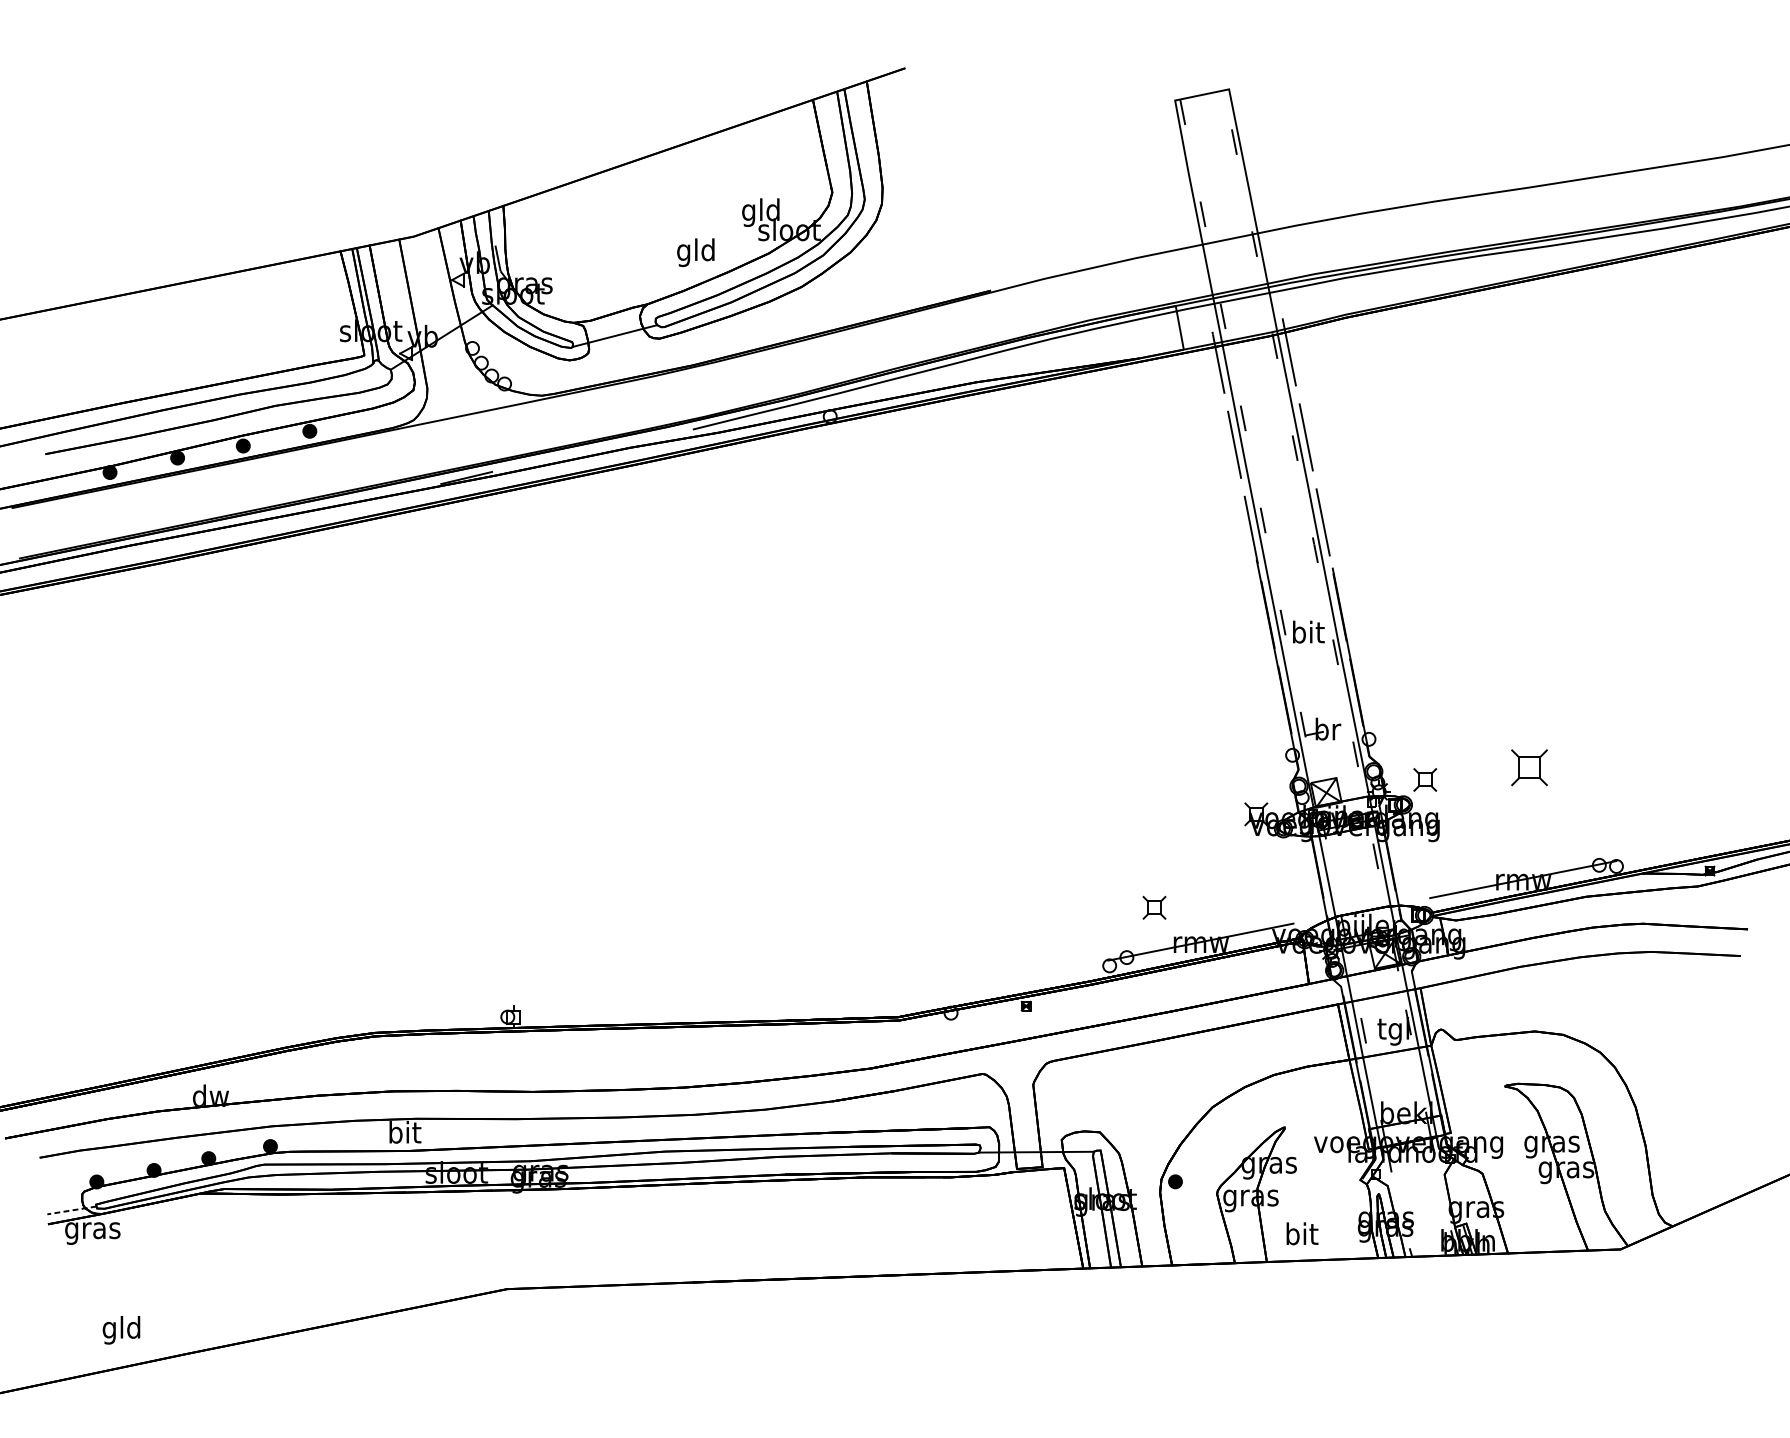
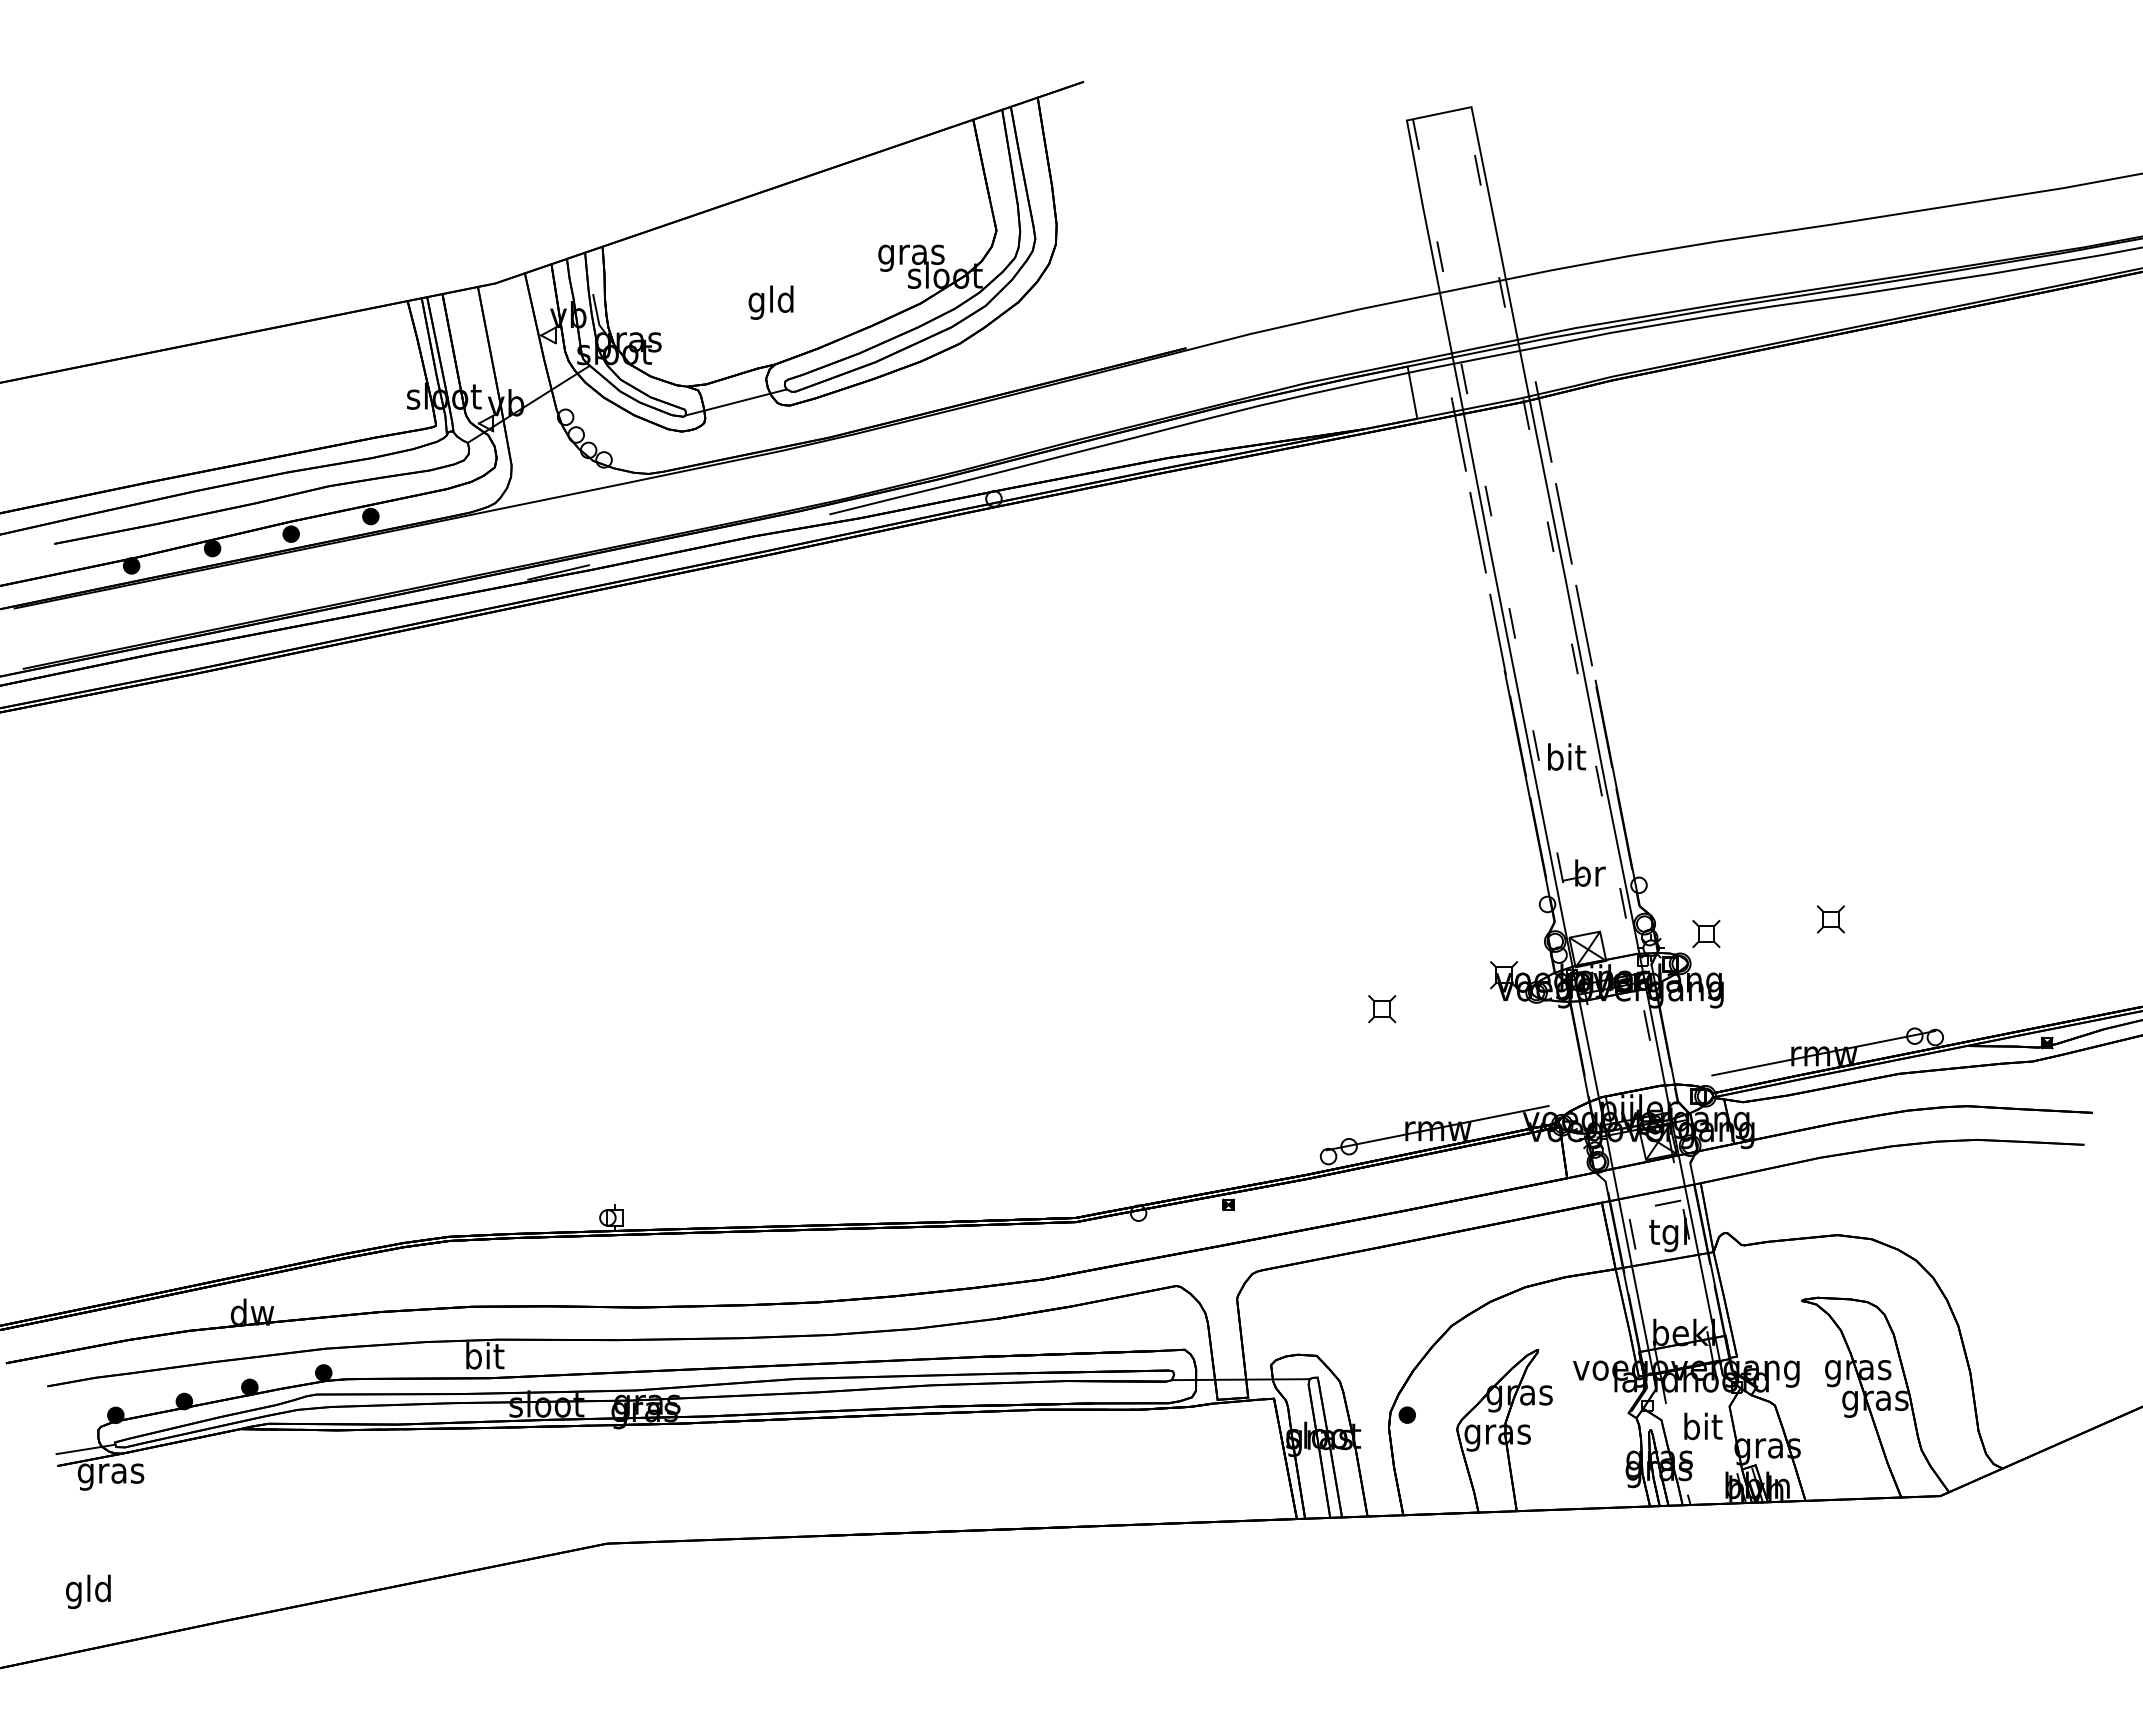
text: (761, 212) -> (911, 254), gld -> gras
text: (695, 252) -> (770, 302), moved
part: (1528, 767) -> (1830, 919), size x0.62
part: (1154, 908) -> (1382, 1009), moved
line: (1392, 1004) -> (1667, 1202), added
line: (72, 1210) -> (86, 1449), dashed -> solid
text: (1302, 1233) -> (1703, 1426), moved
text: (121, 1329) -> (88, 1591), moved

